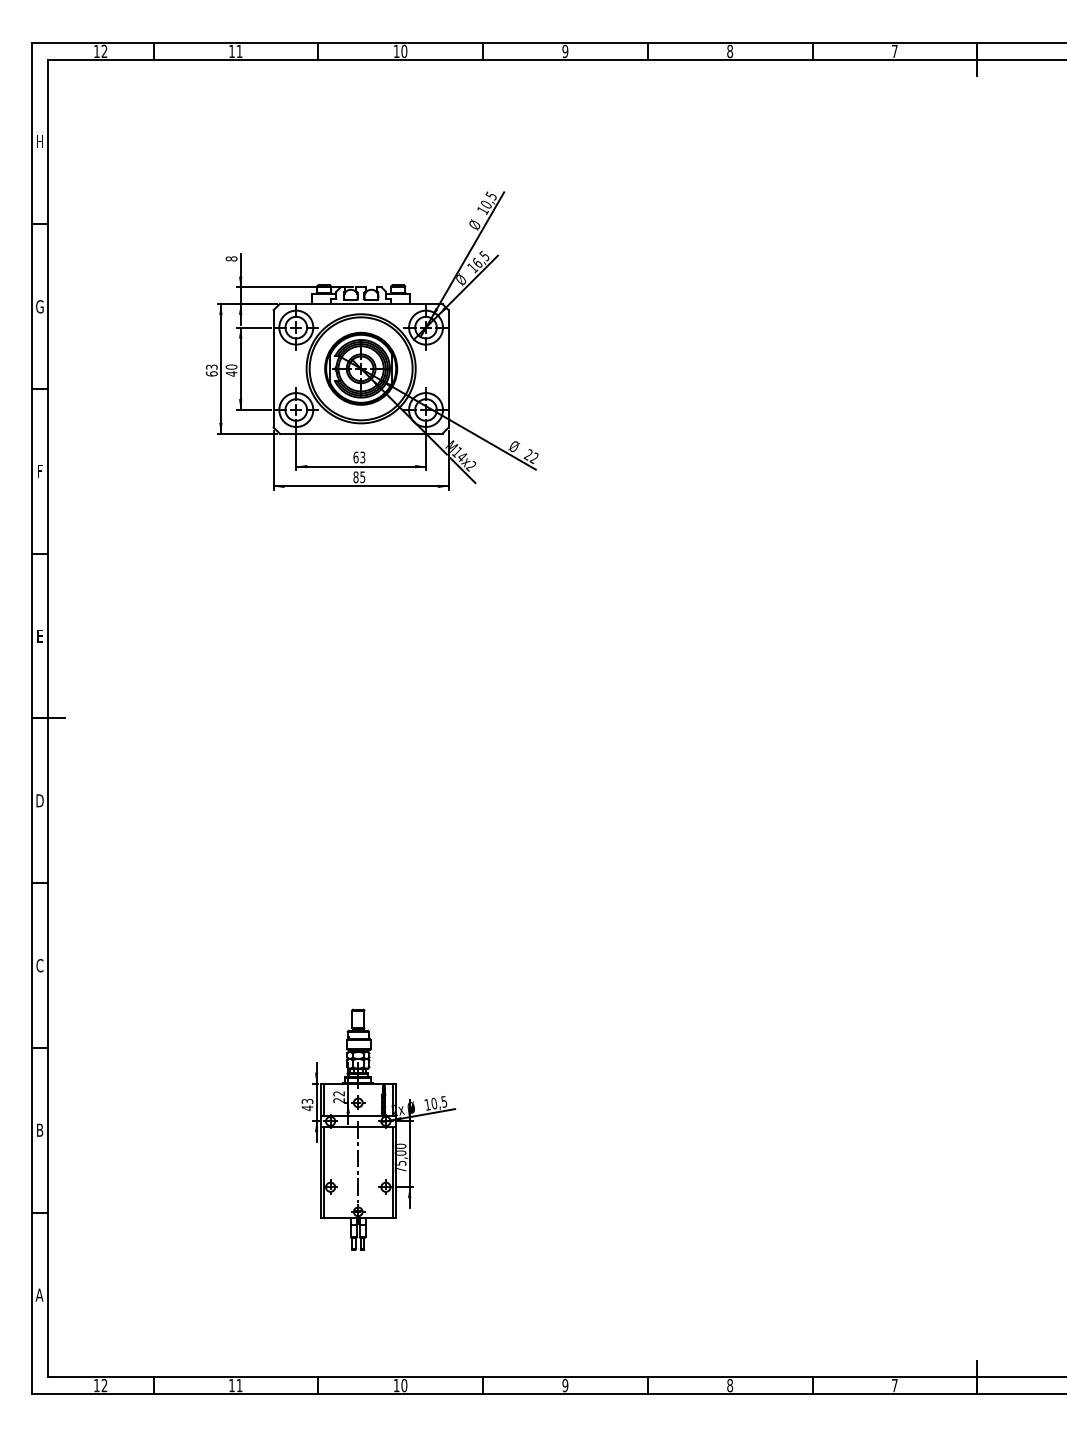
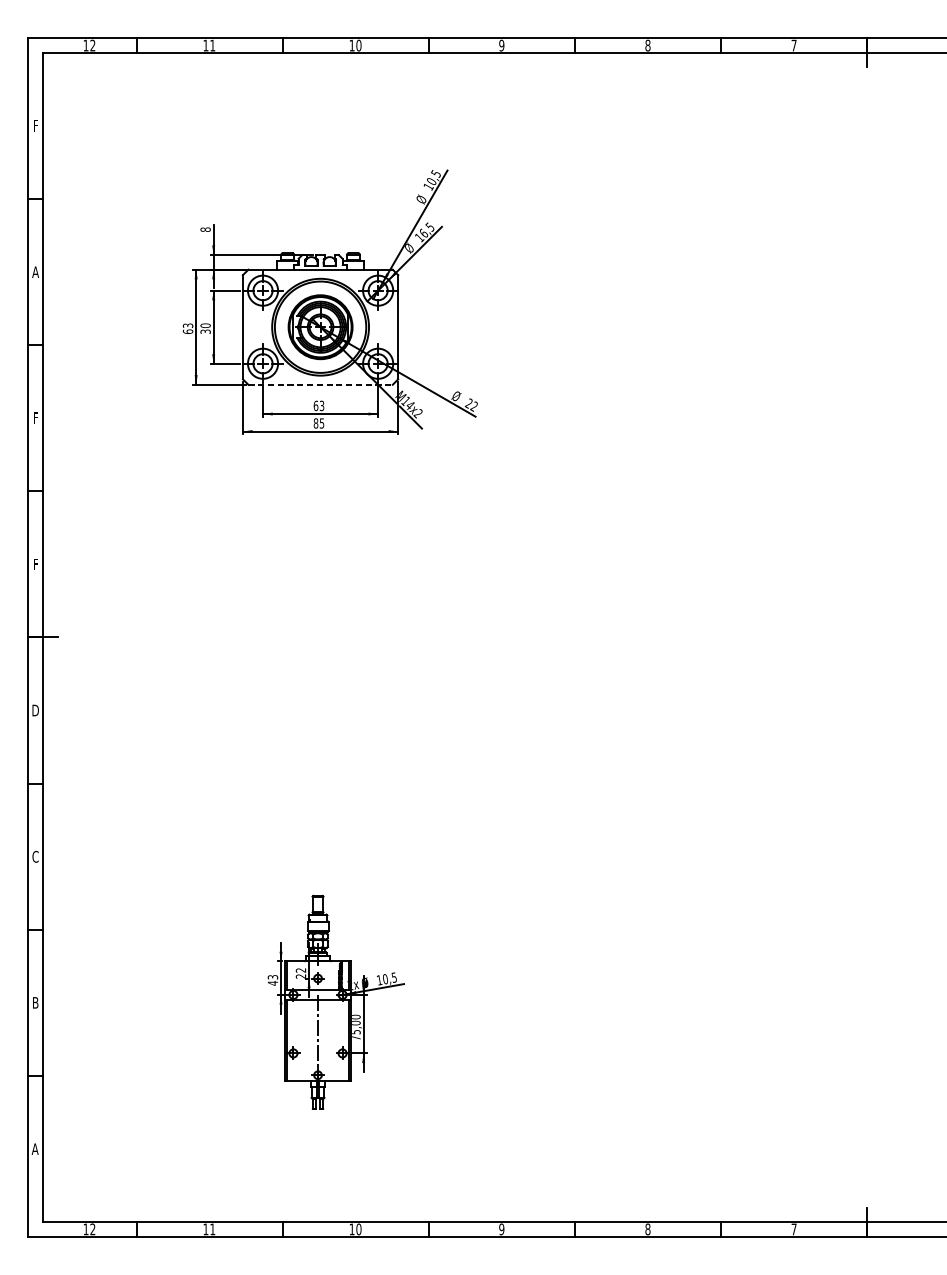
text: (39, 141) -> (35, 125), H -> F
text: (39, 306) -> (35, 271), G -> A
text: (231, 373) -> (205, 331), 40 -> 30
line: (361, 433) -> (320, 384), solid -> dashed
text: (39, 636) -> (35, 564), E -> F

